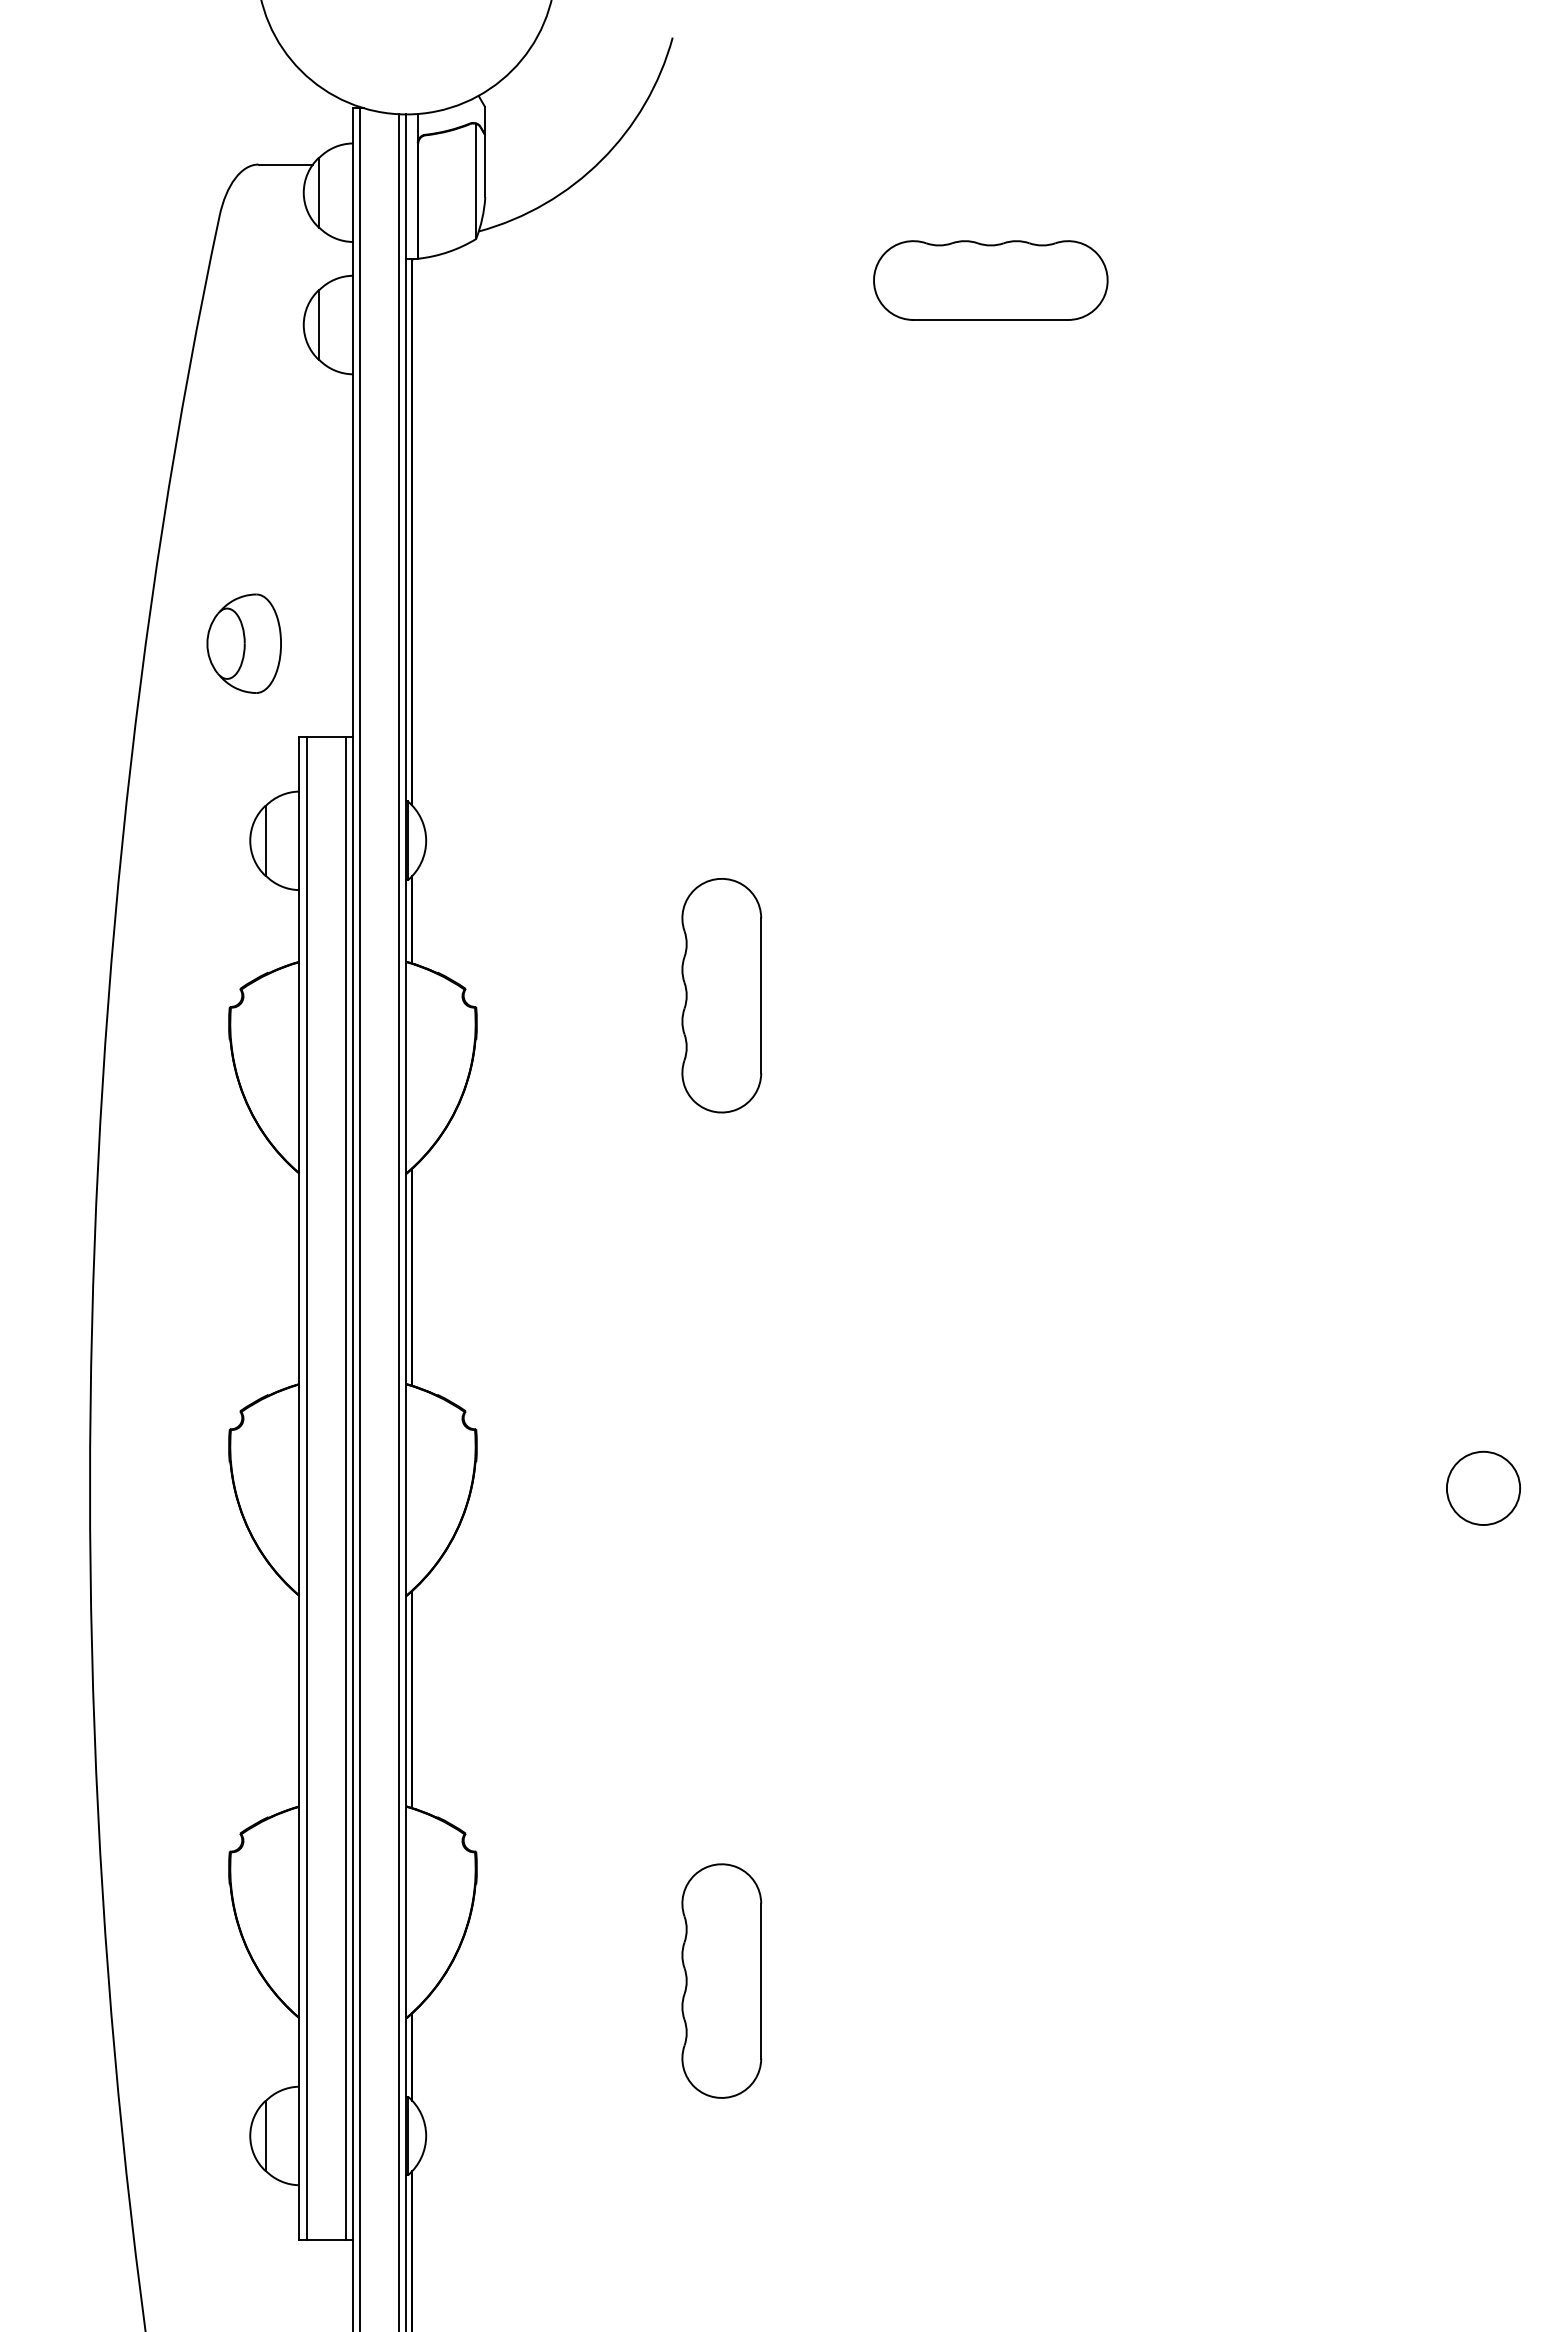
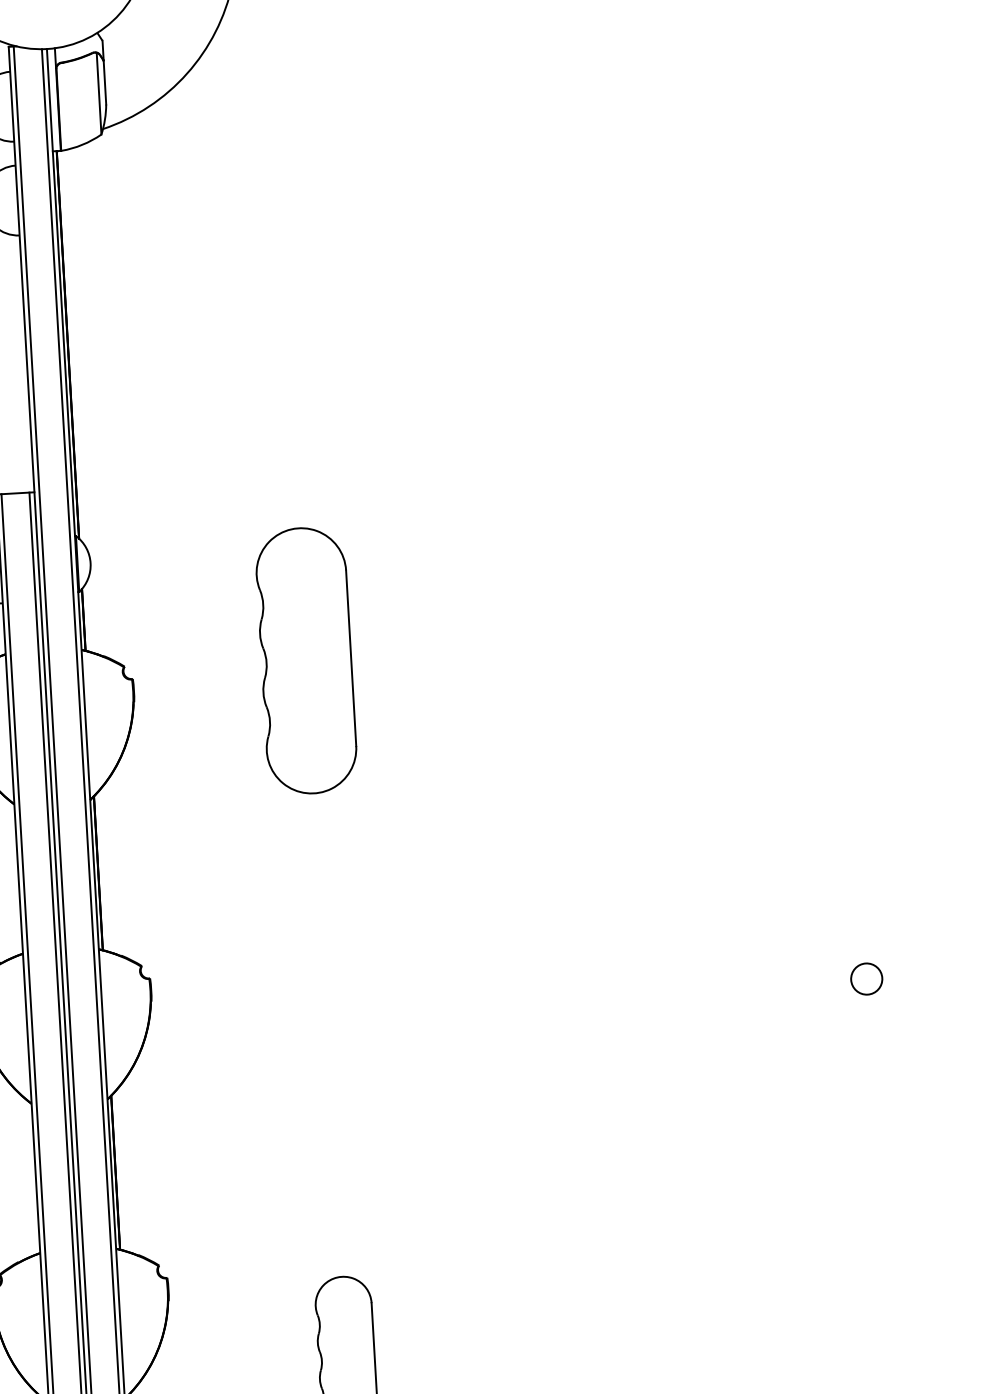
part: (990, 280) -> (467, 142), removed
part: (721, 995) -> (306, 660), size x1.6
circle: (1483, 1487) -> (866, 978), size x0.6

